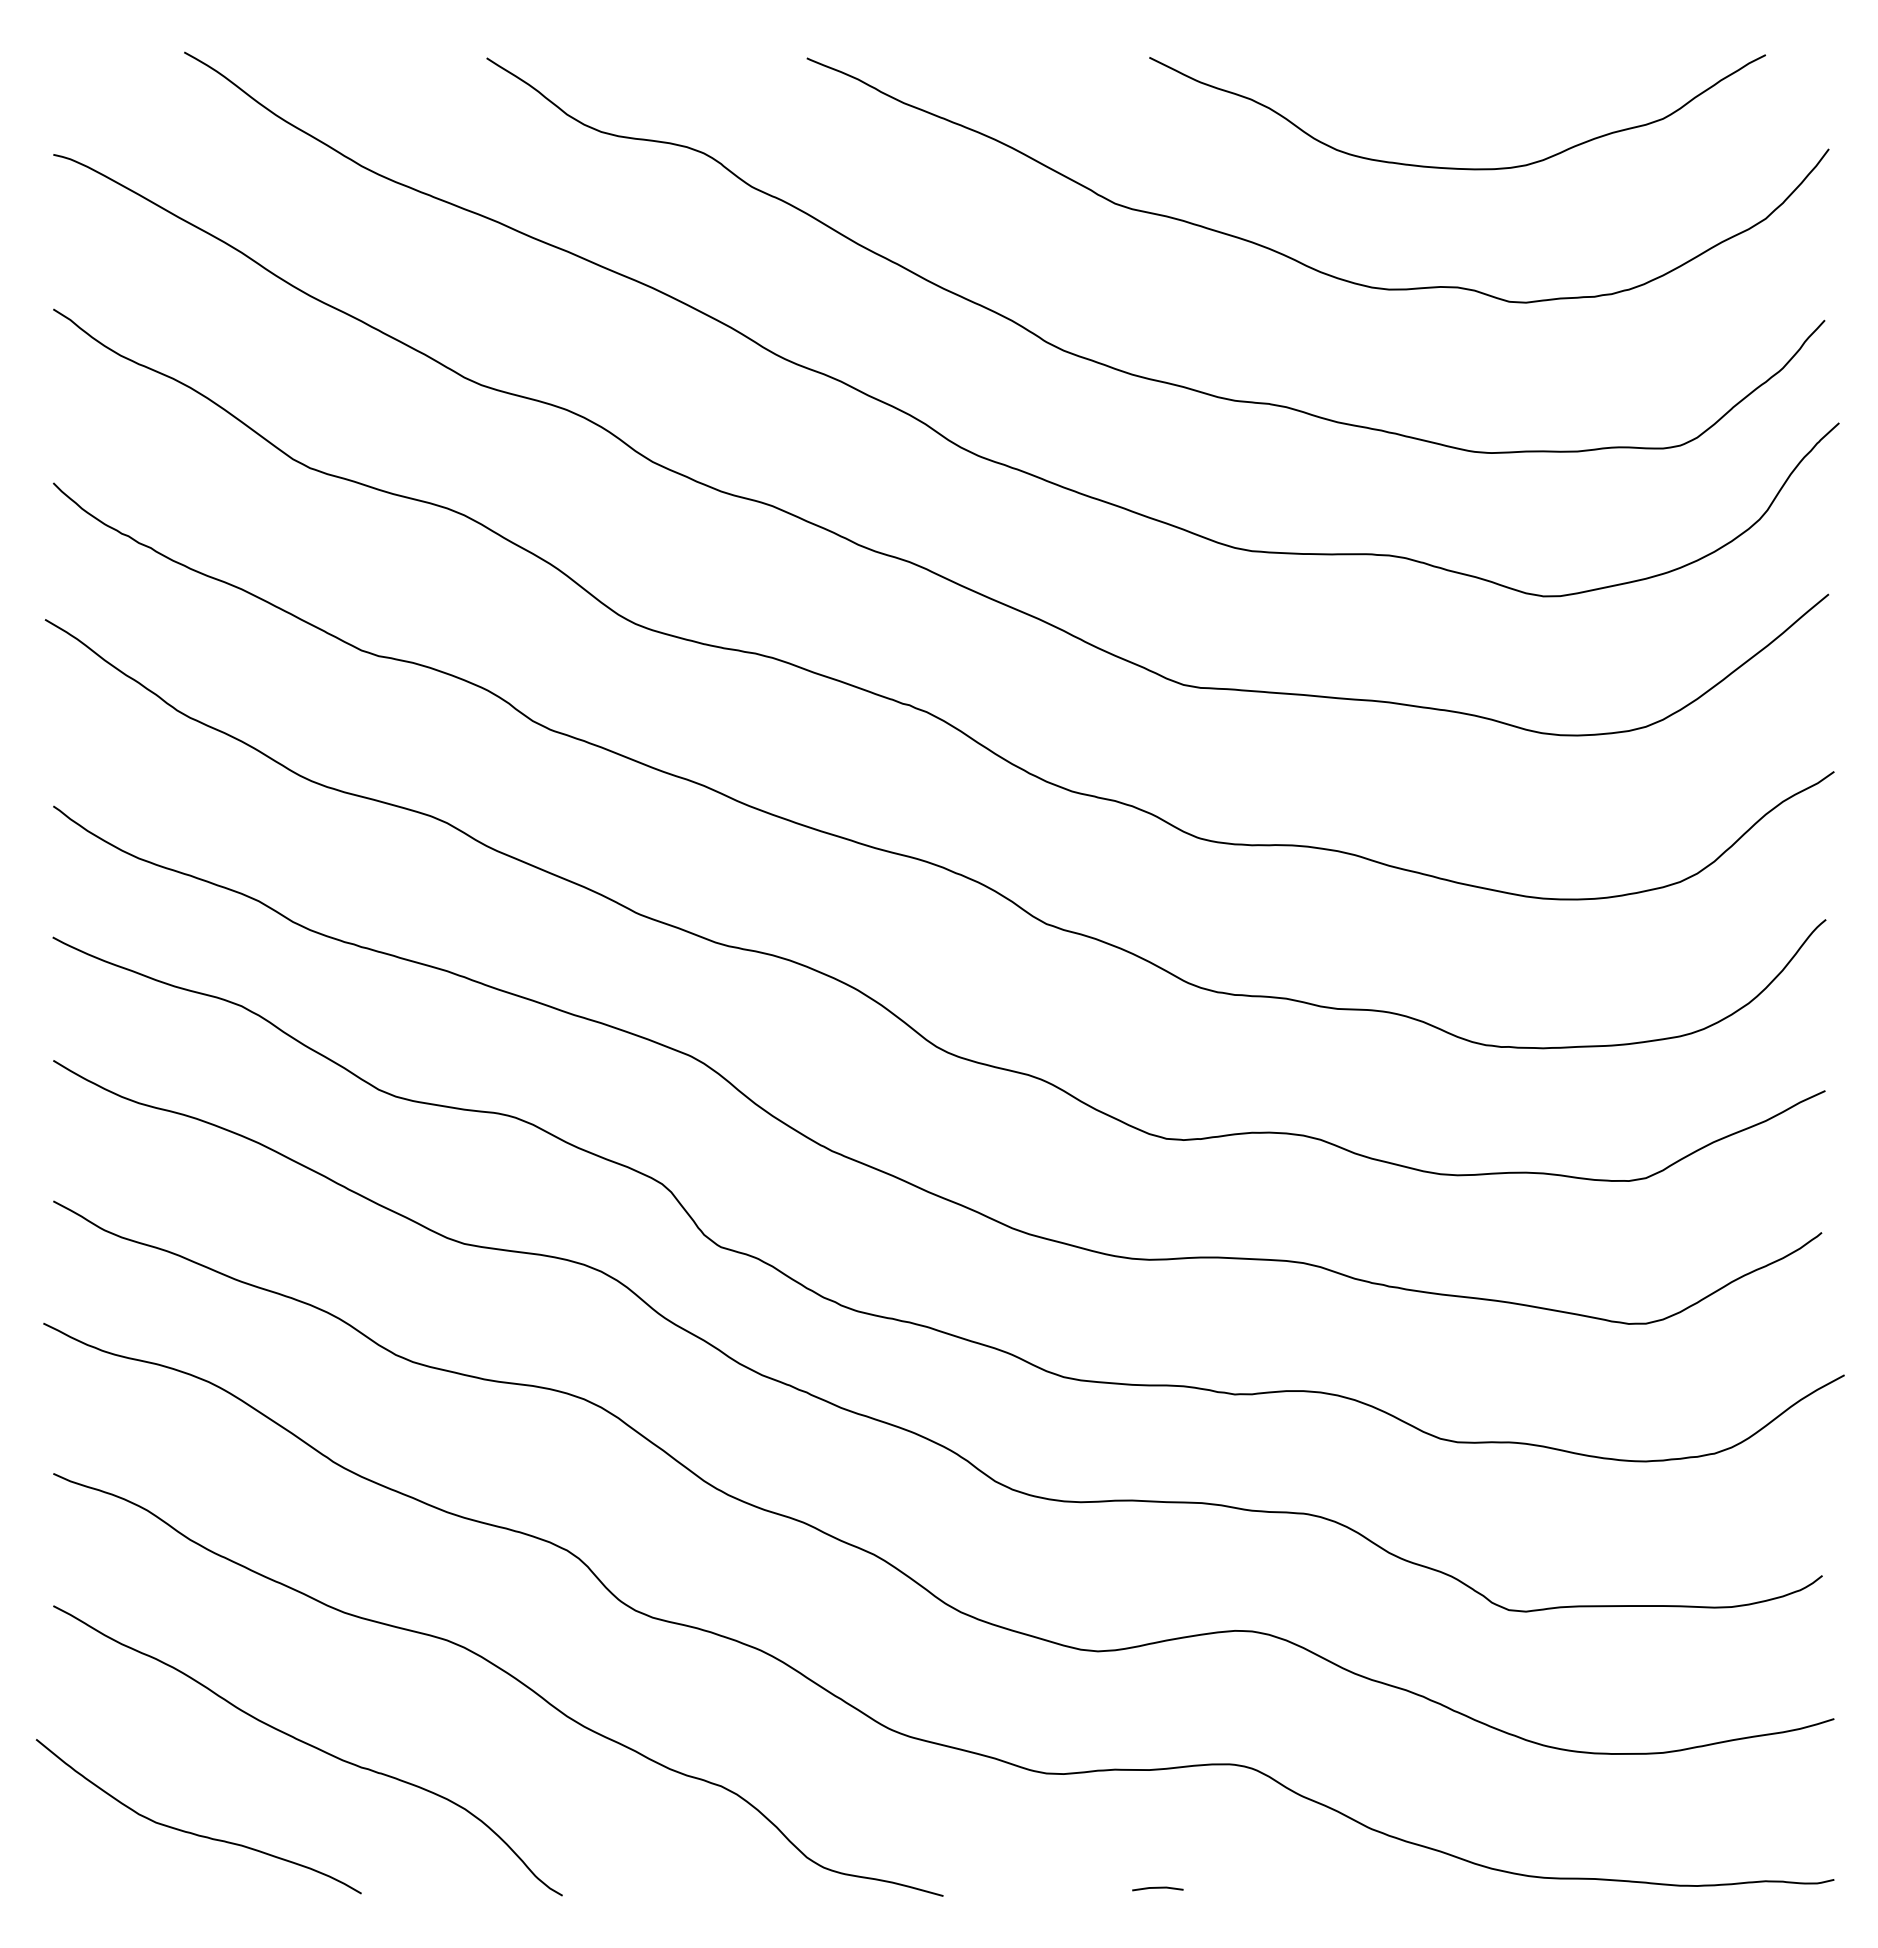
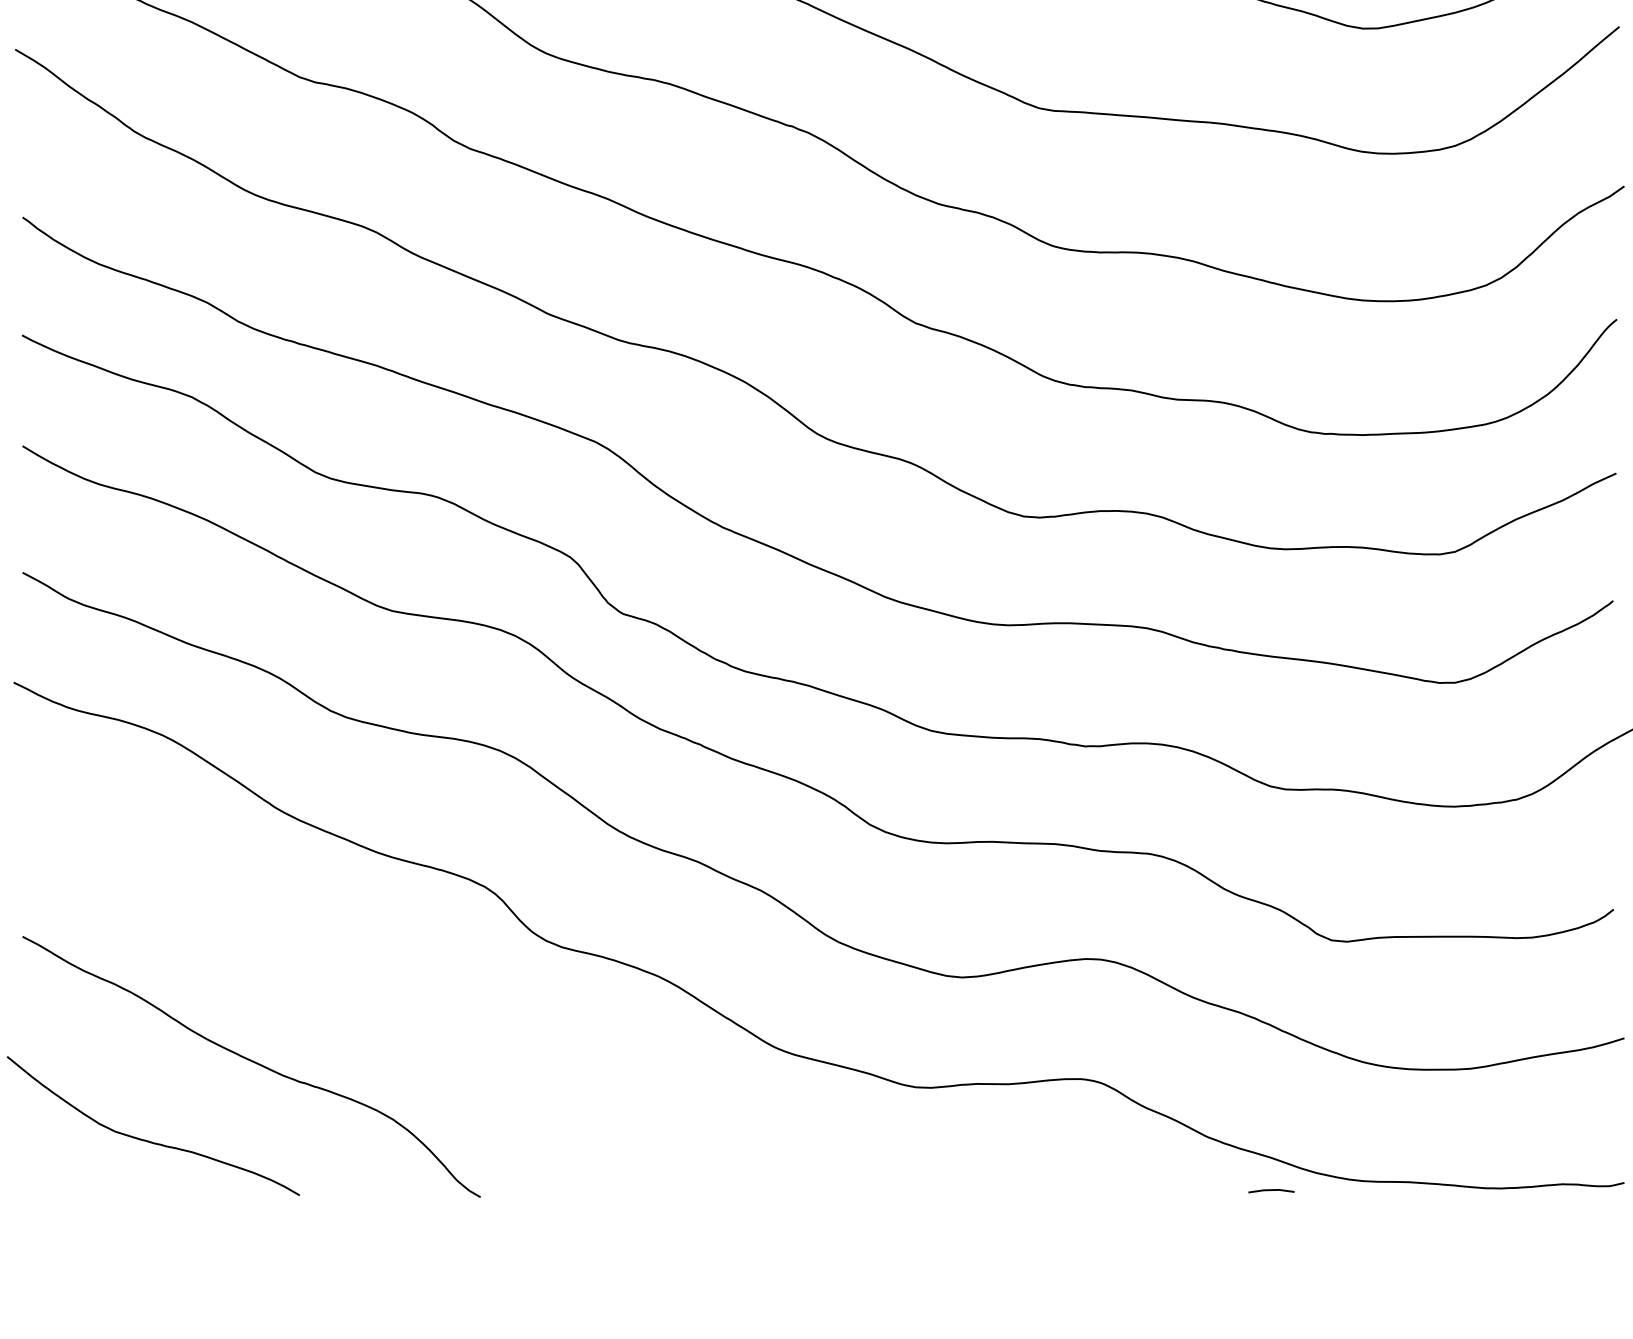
curve: (504, 1672) -> (428, 996), removed
line: (1157, 1888) -> (1271, 1190), moved

